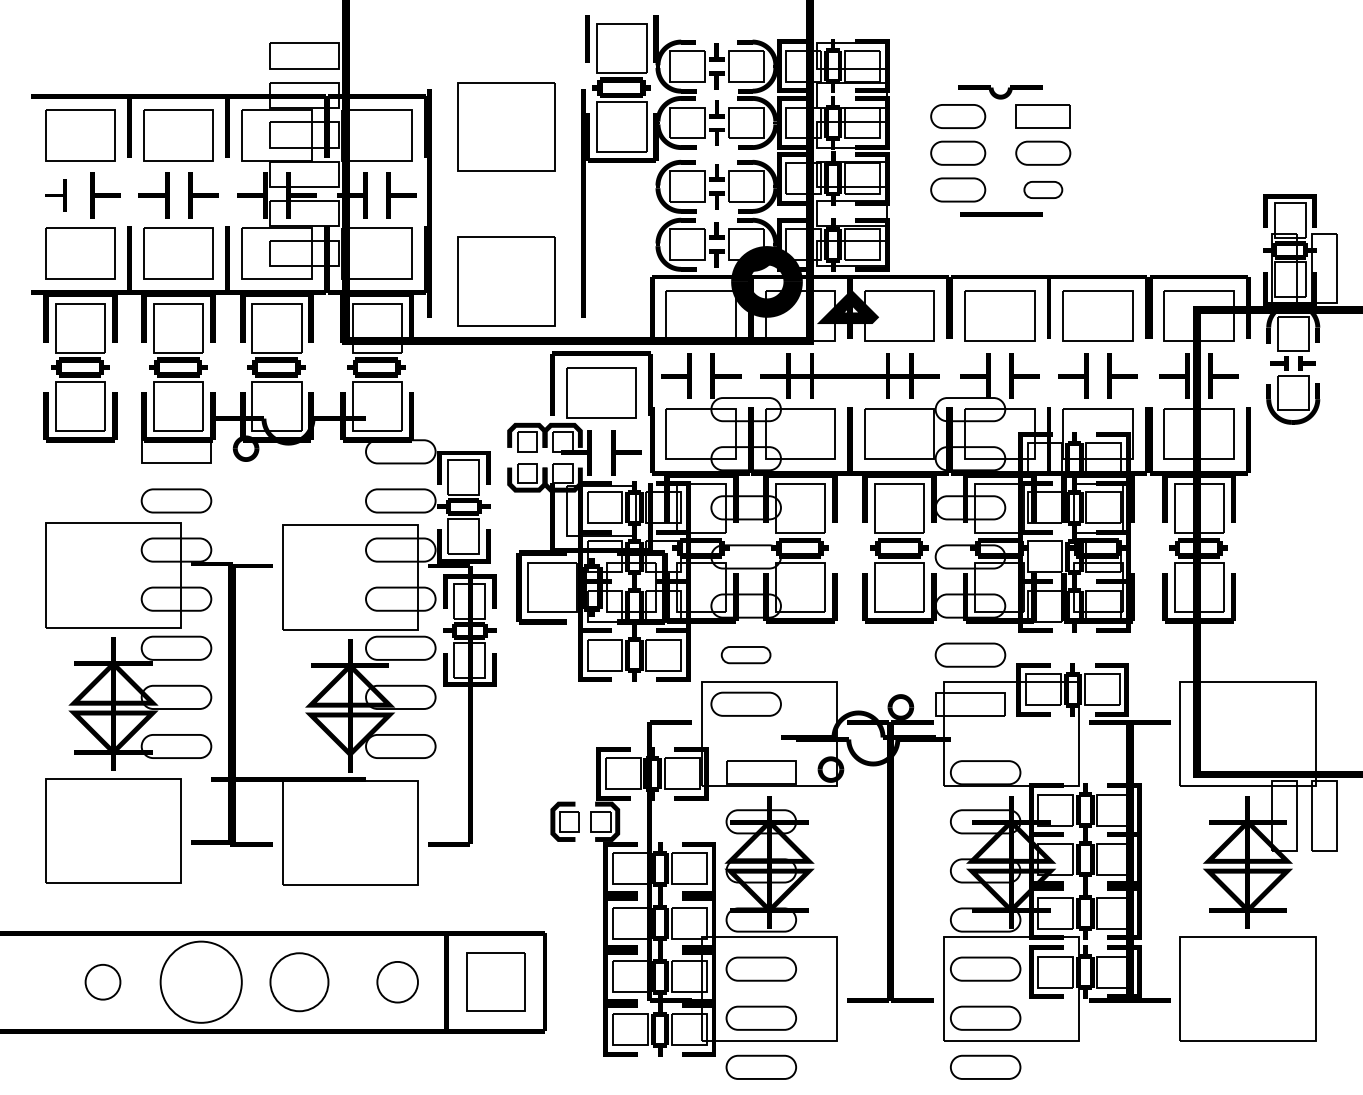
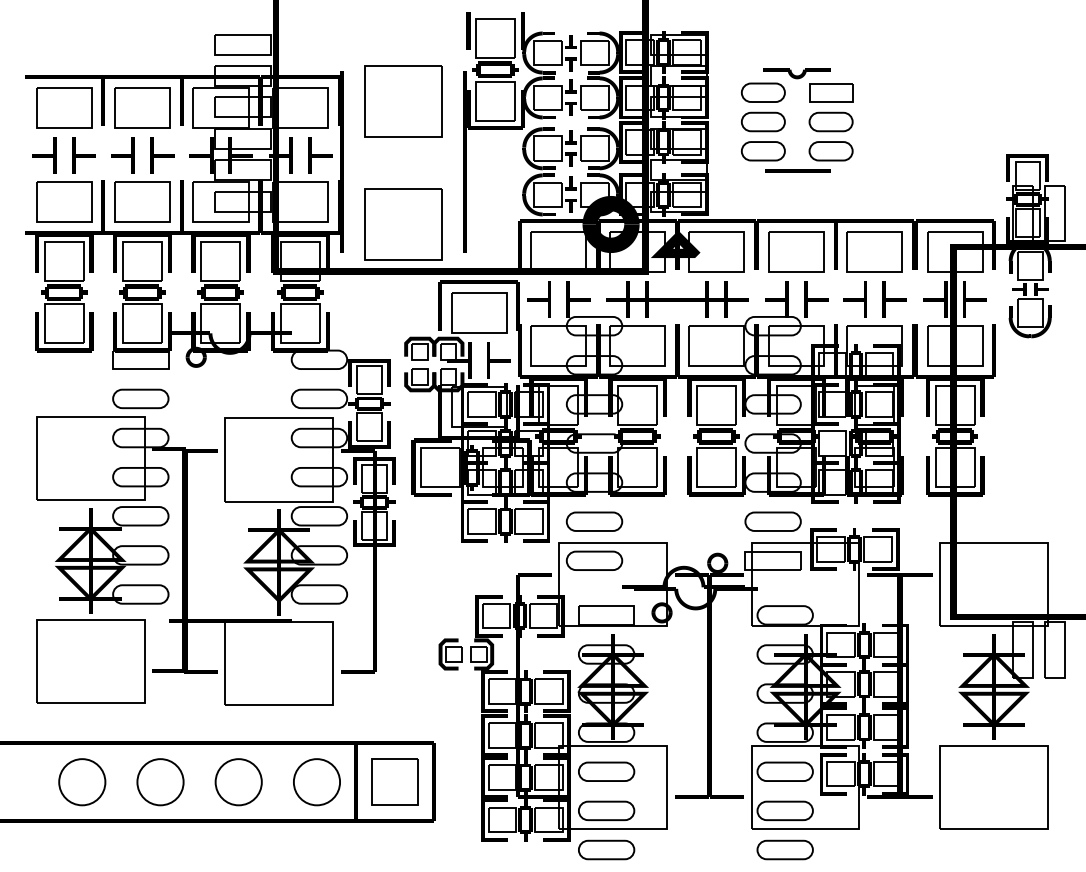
part: (1043, 189) -> (831, 150), size x1.43
part: (55, 195) -> (44, 155), size x1.43
part: (745, 654) -> (593, 521), size x1.43
circle: (103, 982) -> (82, 782), size x1.67
circle: (201, 982) -> (160, 782), size x0.71
circle: (397, 982) -> (316, 782), size x1.43

